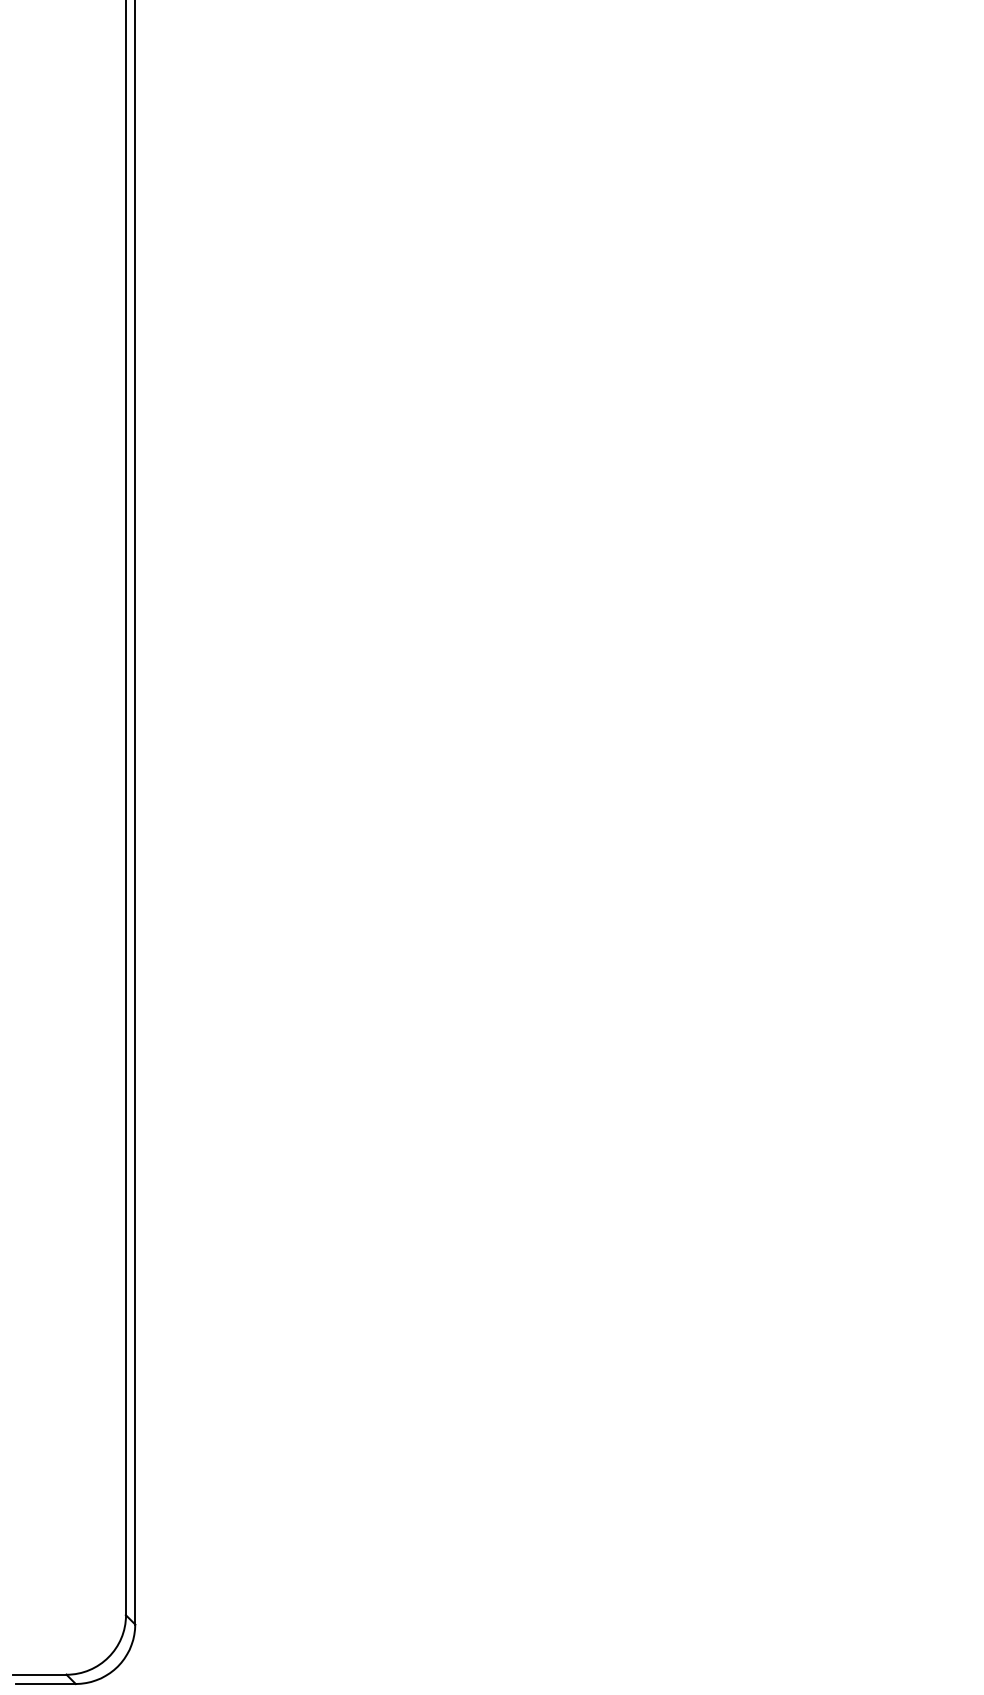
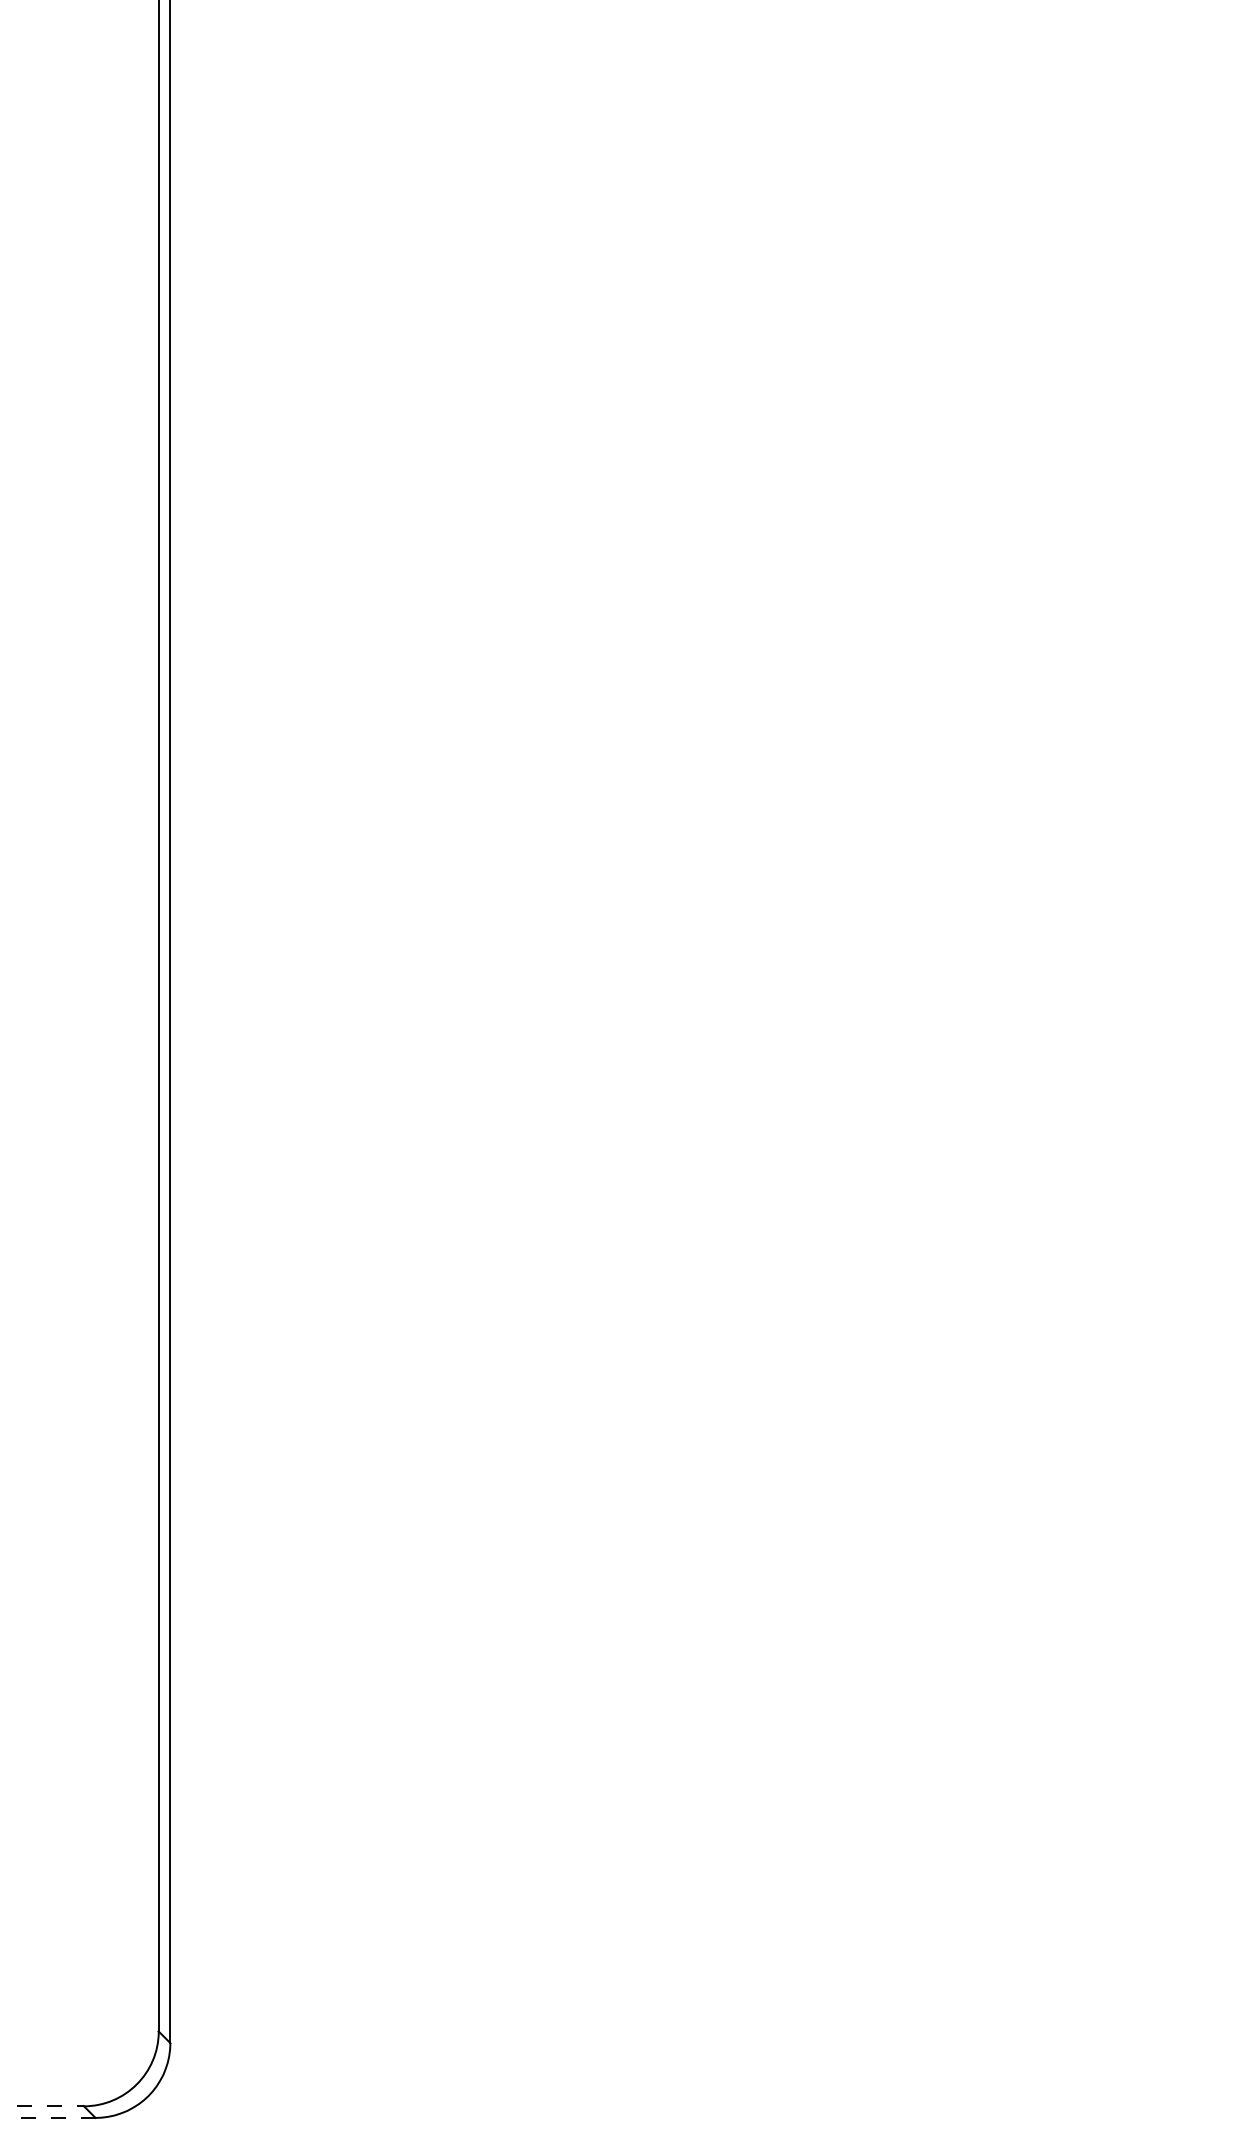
line: (39, 1674) -> (50, 2106), solid -> dashed
line: (46, 1683) -> (58, 2117), solid -> dashed

